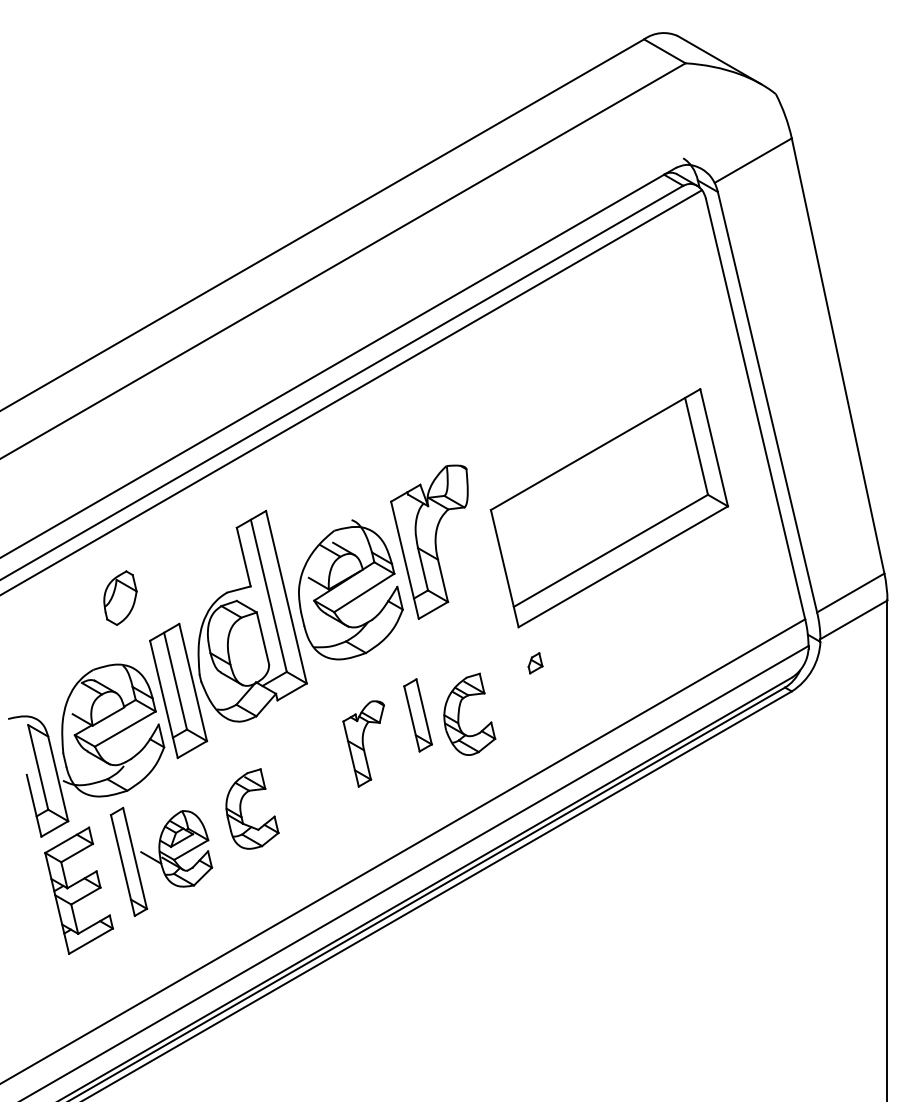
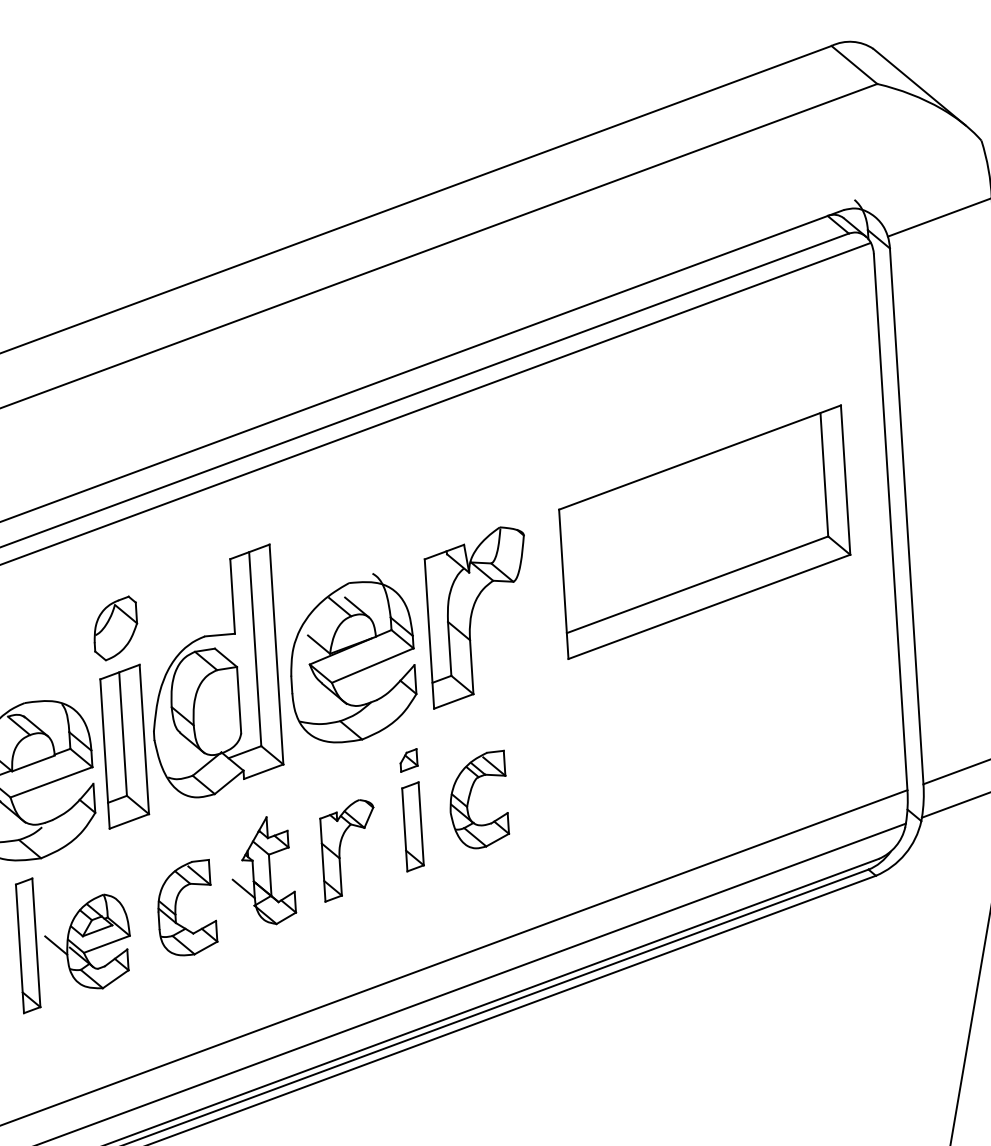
part: (609, 508) -> (704, 532), moved
part: (120, 597) -> (116, 627), moved
part: (535, 663) -> (409, 760), moved
part: (459, 713) -> (470, 795), moved
part: (309, 769) -> (268, 870), added

